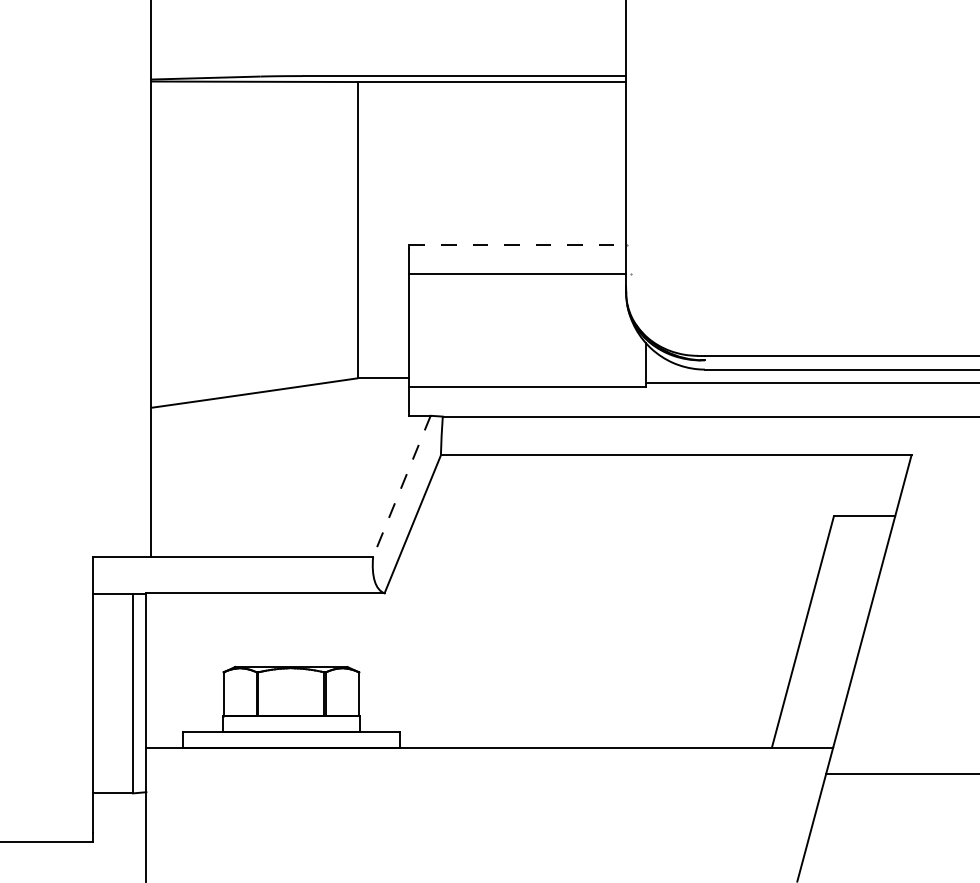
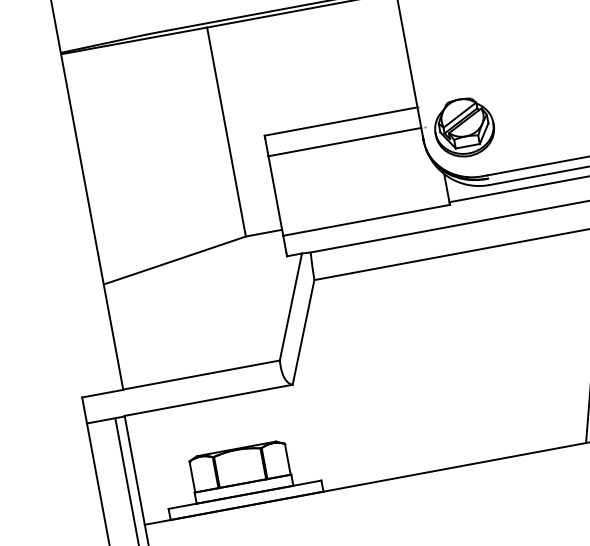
line: (518, 244) -> (341, 121), dashed -> solid
part: (684, 284) -> (463, 127), added
line: (401, 486) -> (290, 307), dashed -> solid

